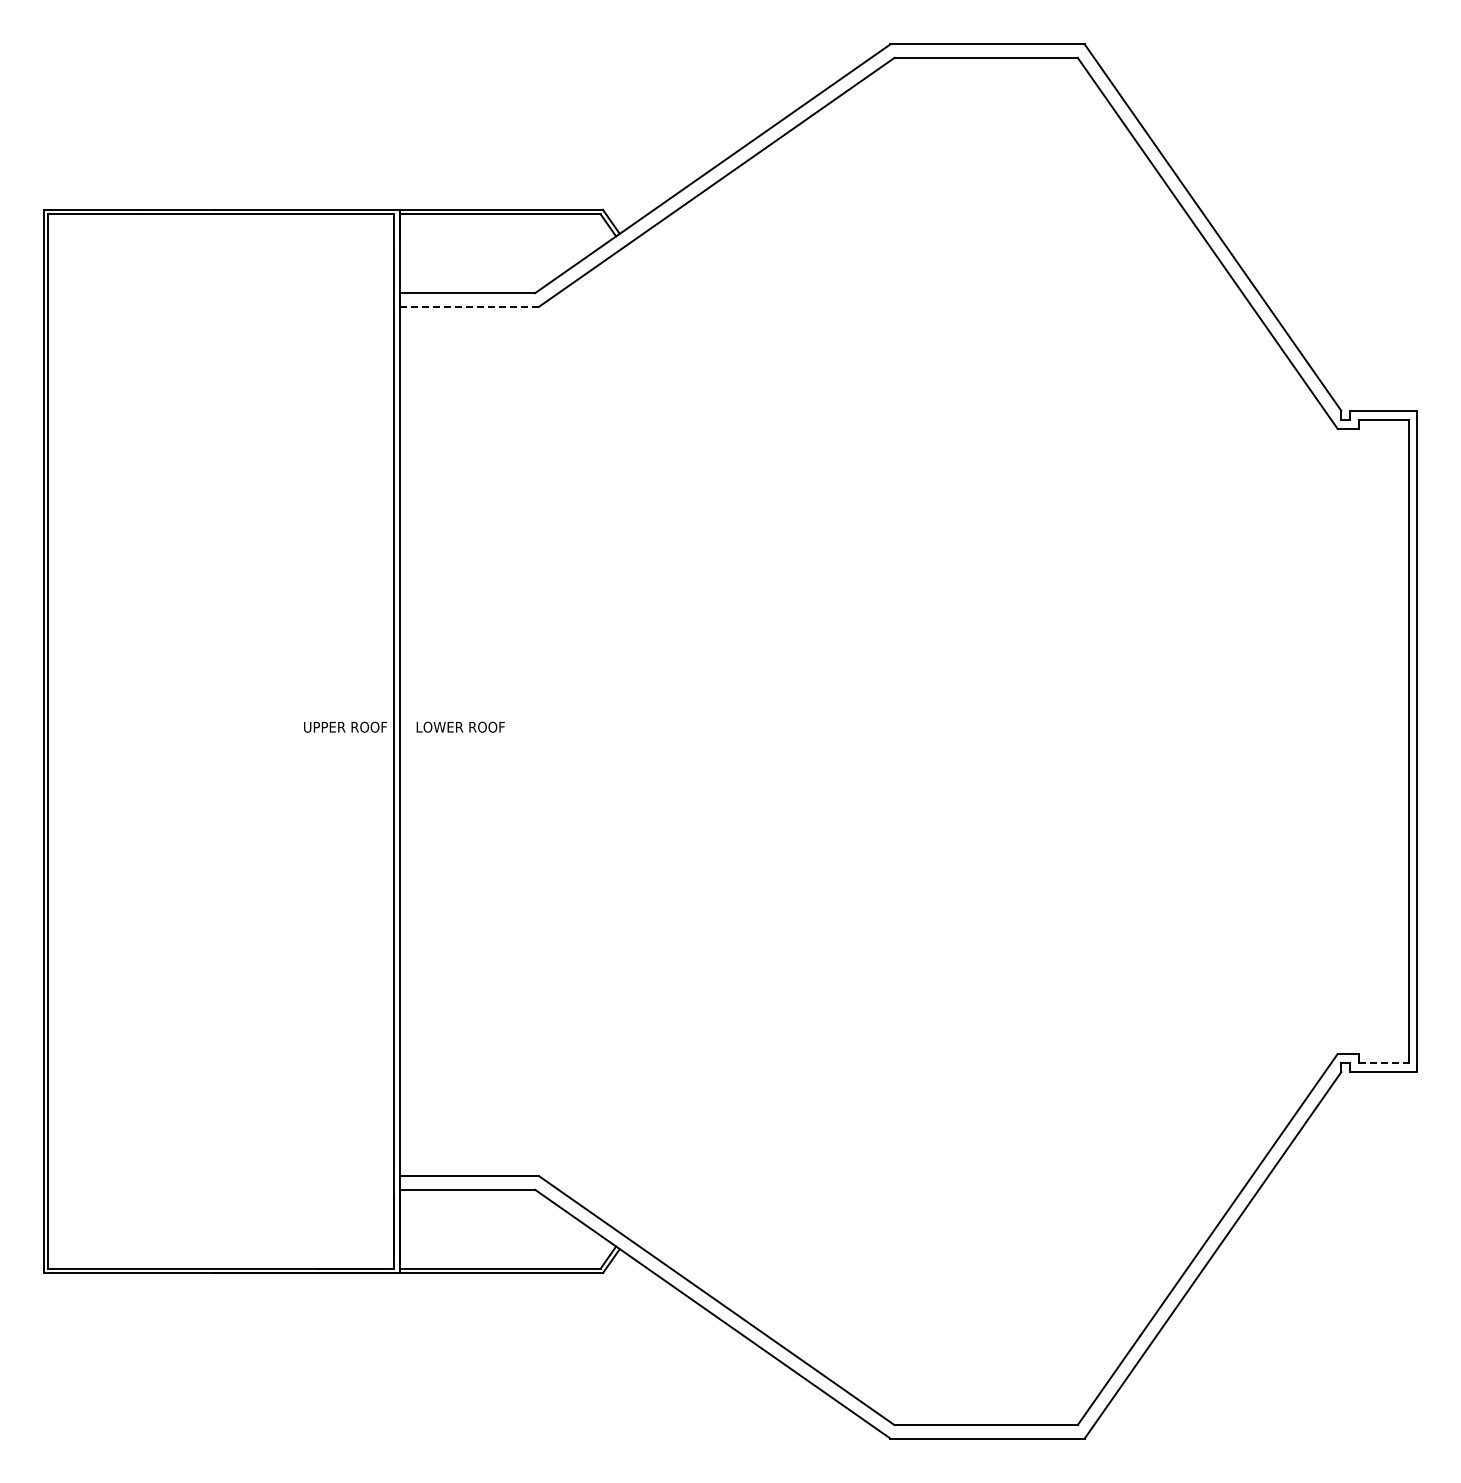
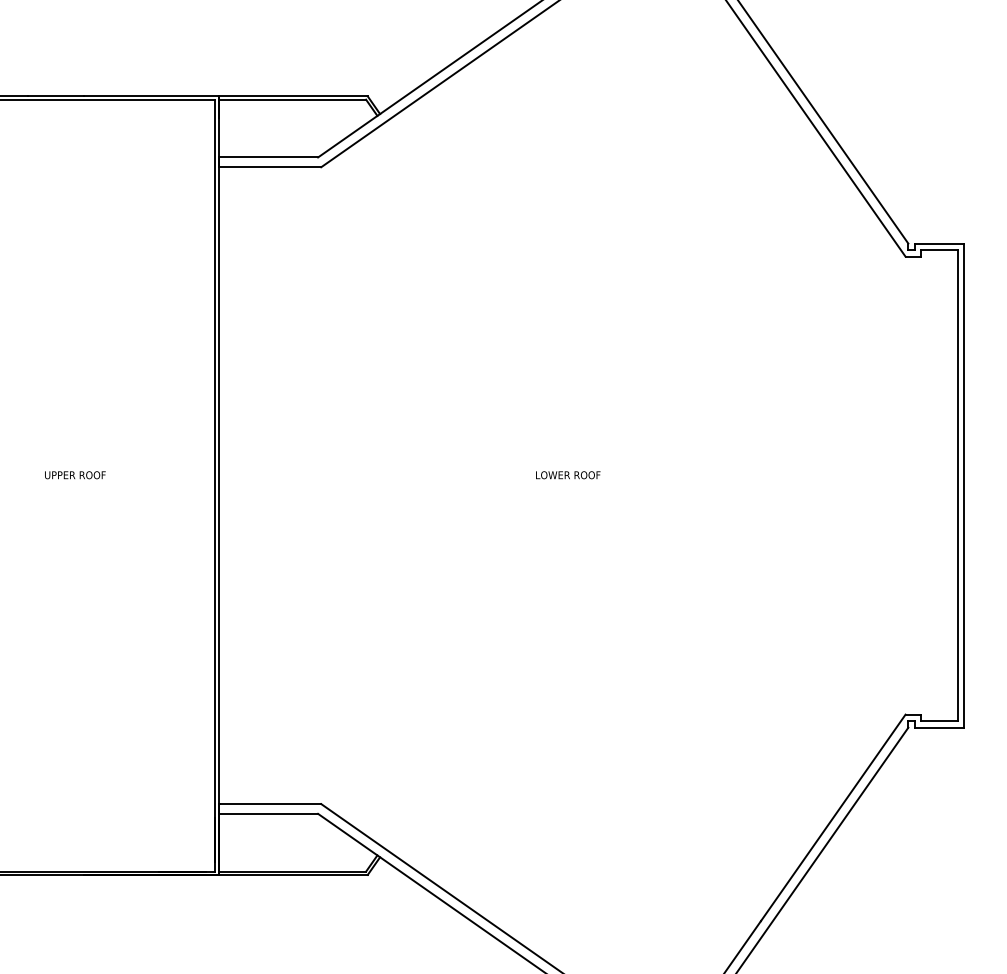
line: (470, 306) -> (270, 167), dashed -> solid
text: (345, 726) -> (75, 474), moved
text: (460, 726) -> (568, 474), moved
line: (1384, 1063) -> (939, 721), dashed -> solid

